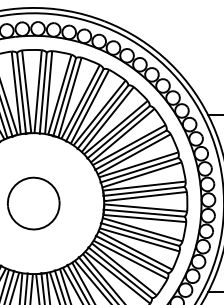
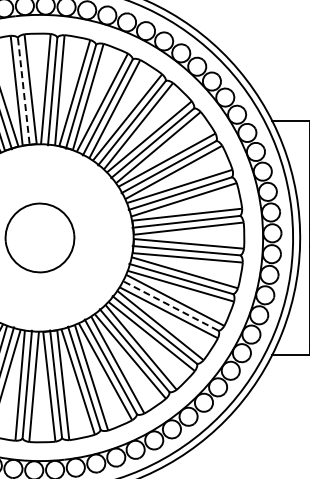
line: (21, 93) -> (23, 91), solid -> dashed
line: (131, 254) -> (170, 305), solid -> dashed

